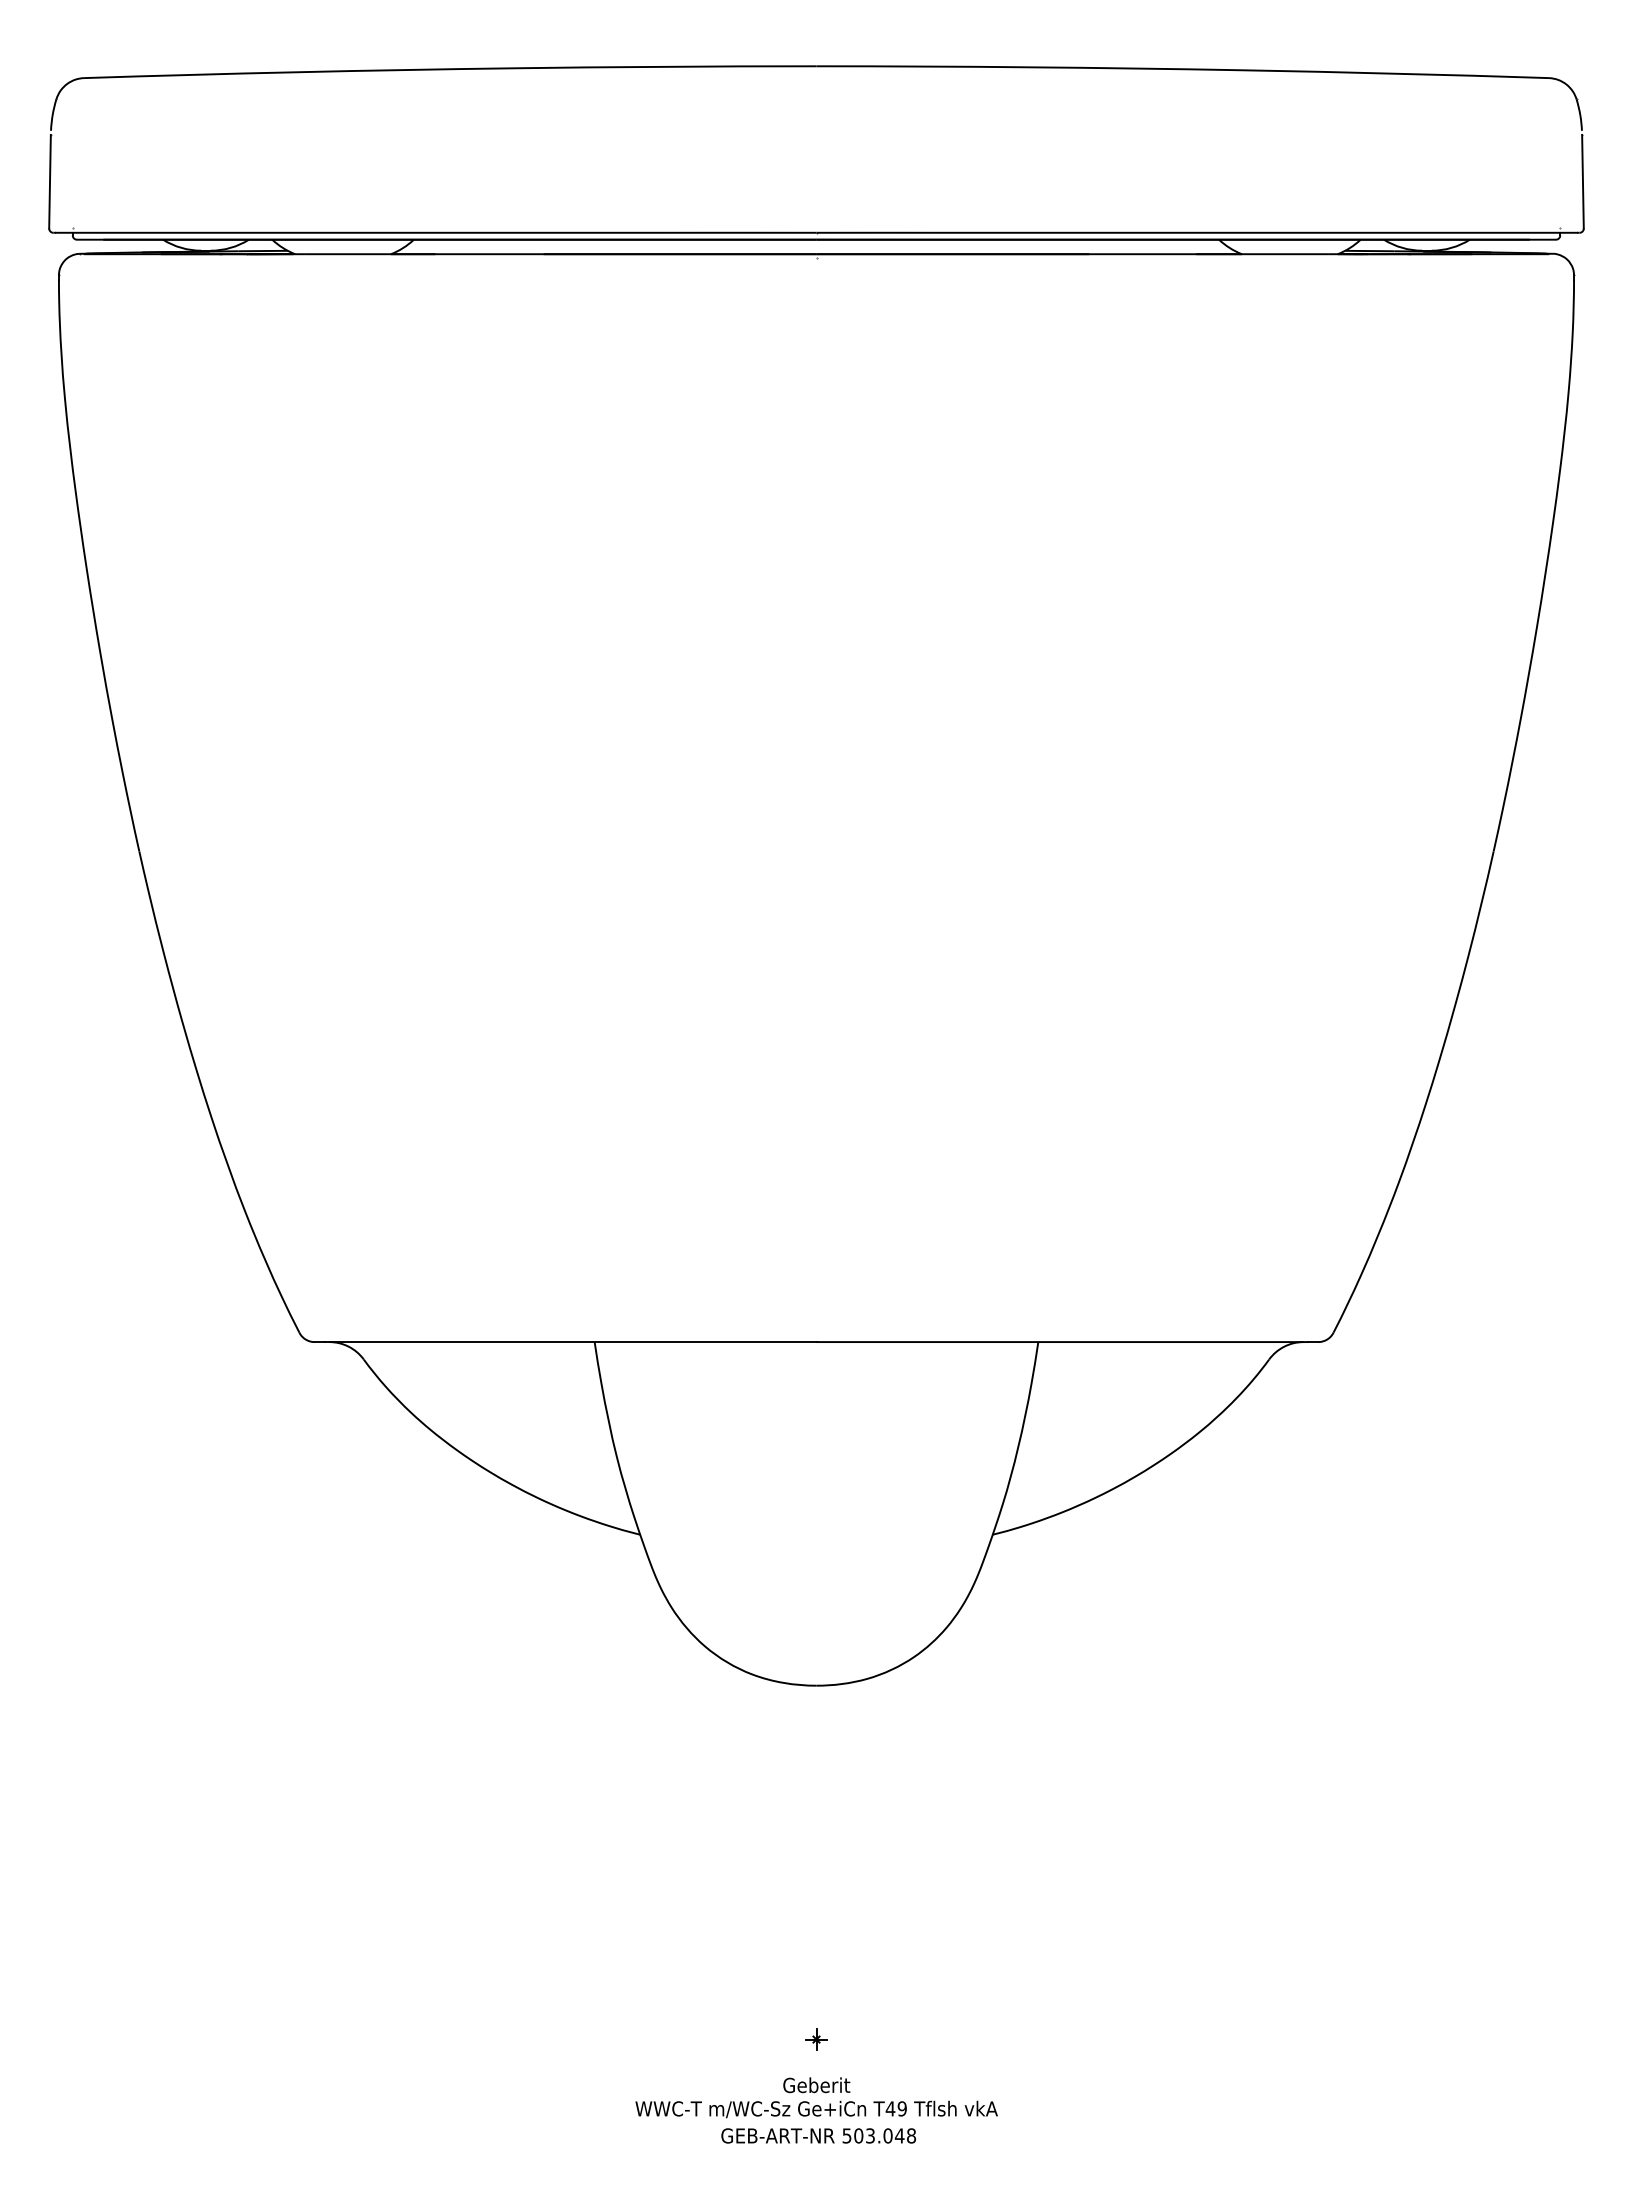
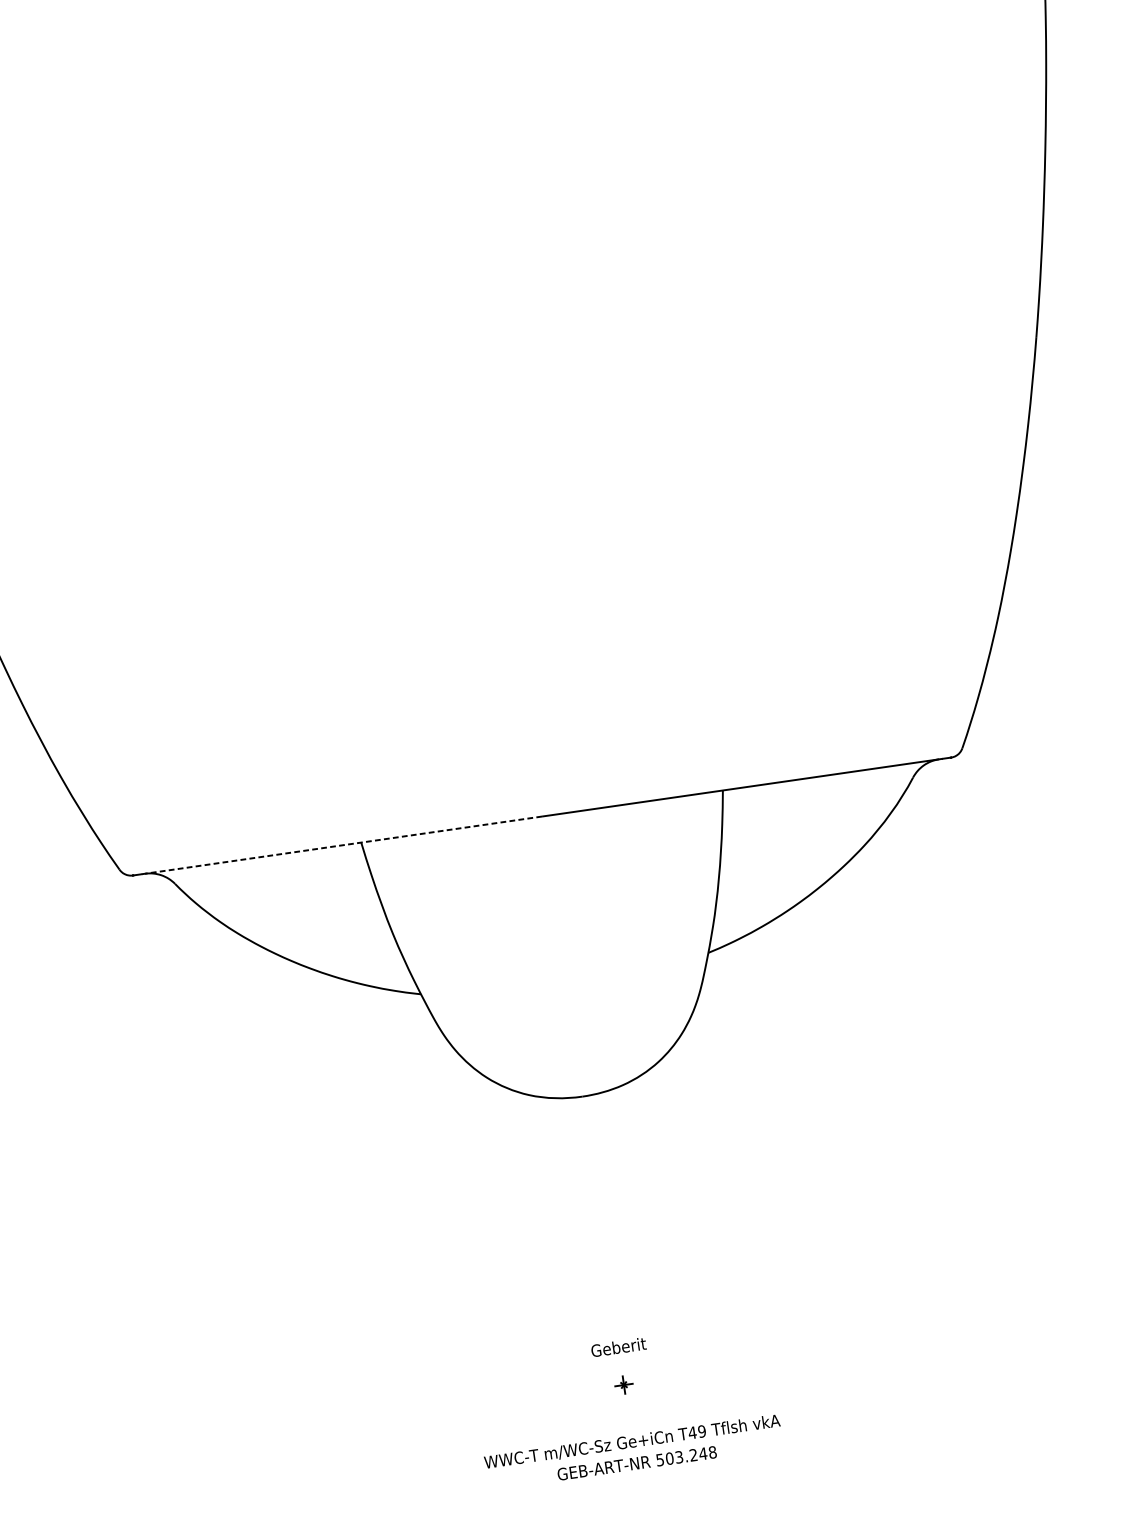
line: (570, 1342) -> (341, 845), solid -> dashed
text: (816, 2085) -> (618, 1347), moved
text: (887, 2135) -> (693, 1454), 503.048 -> 503.248

